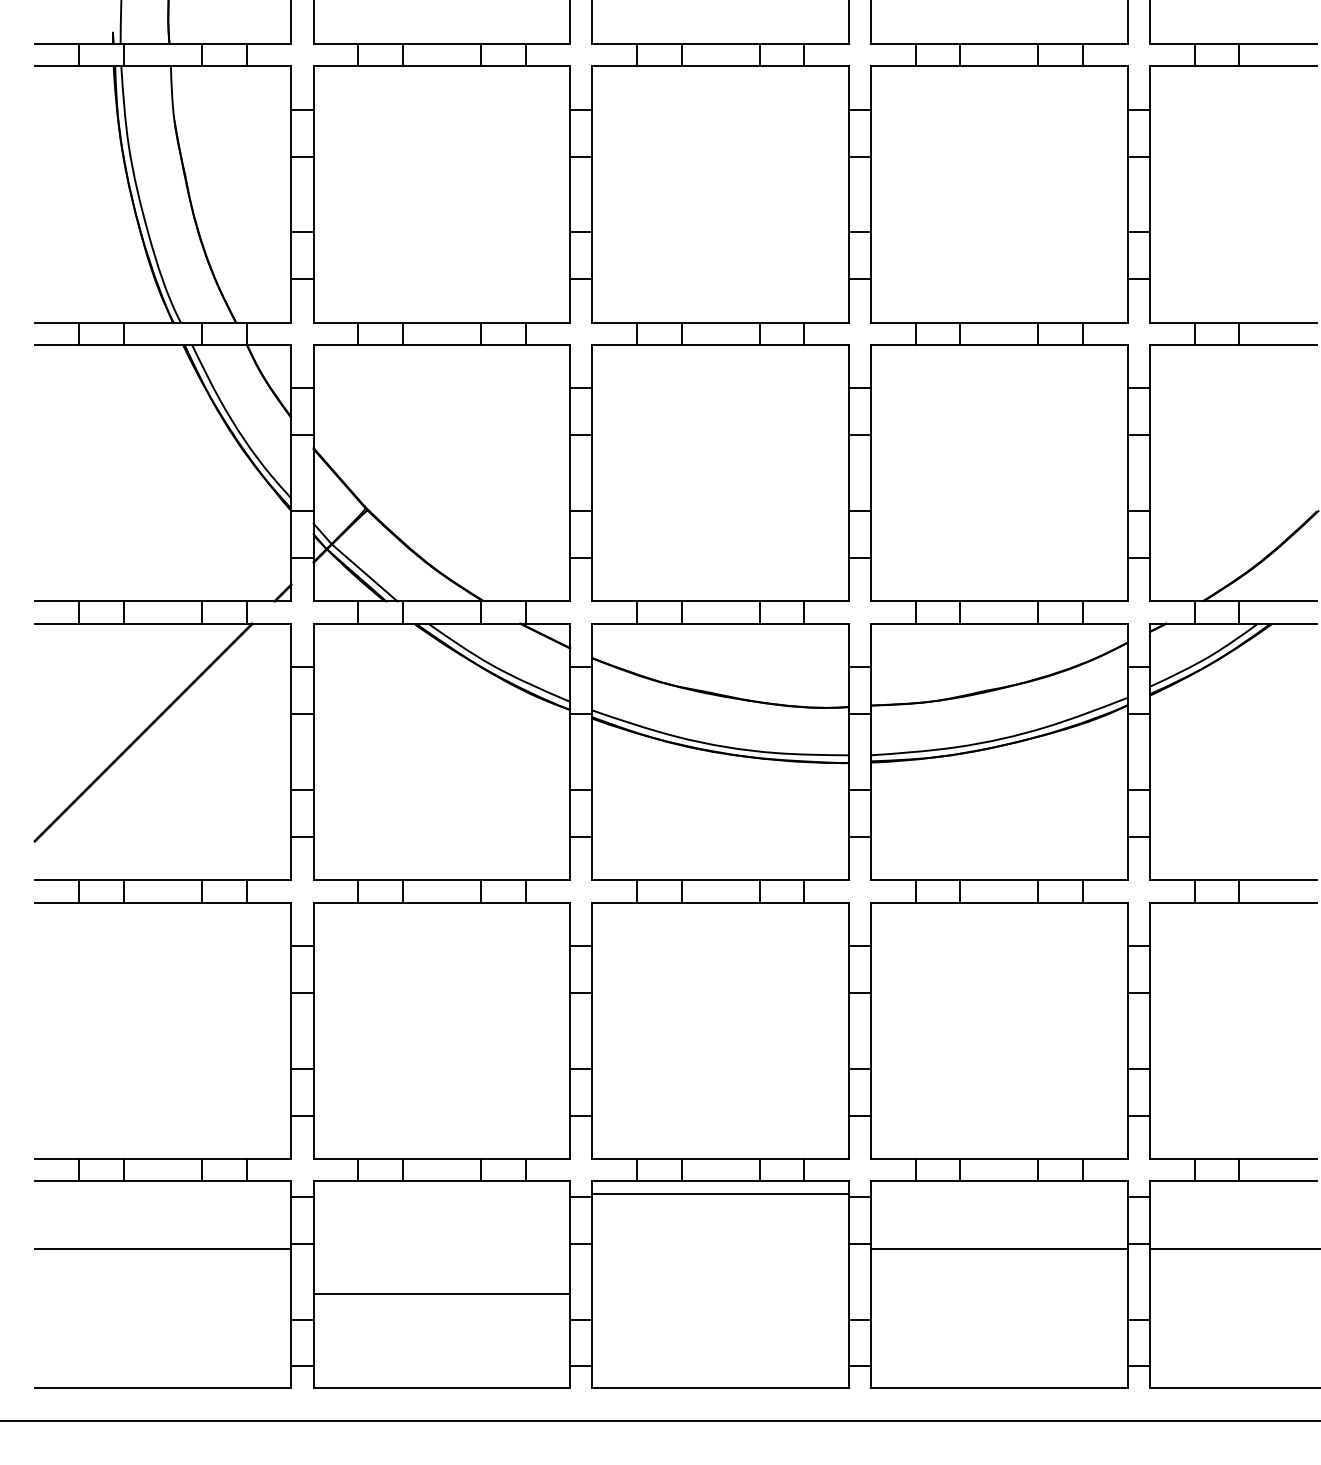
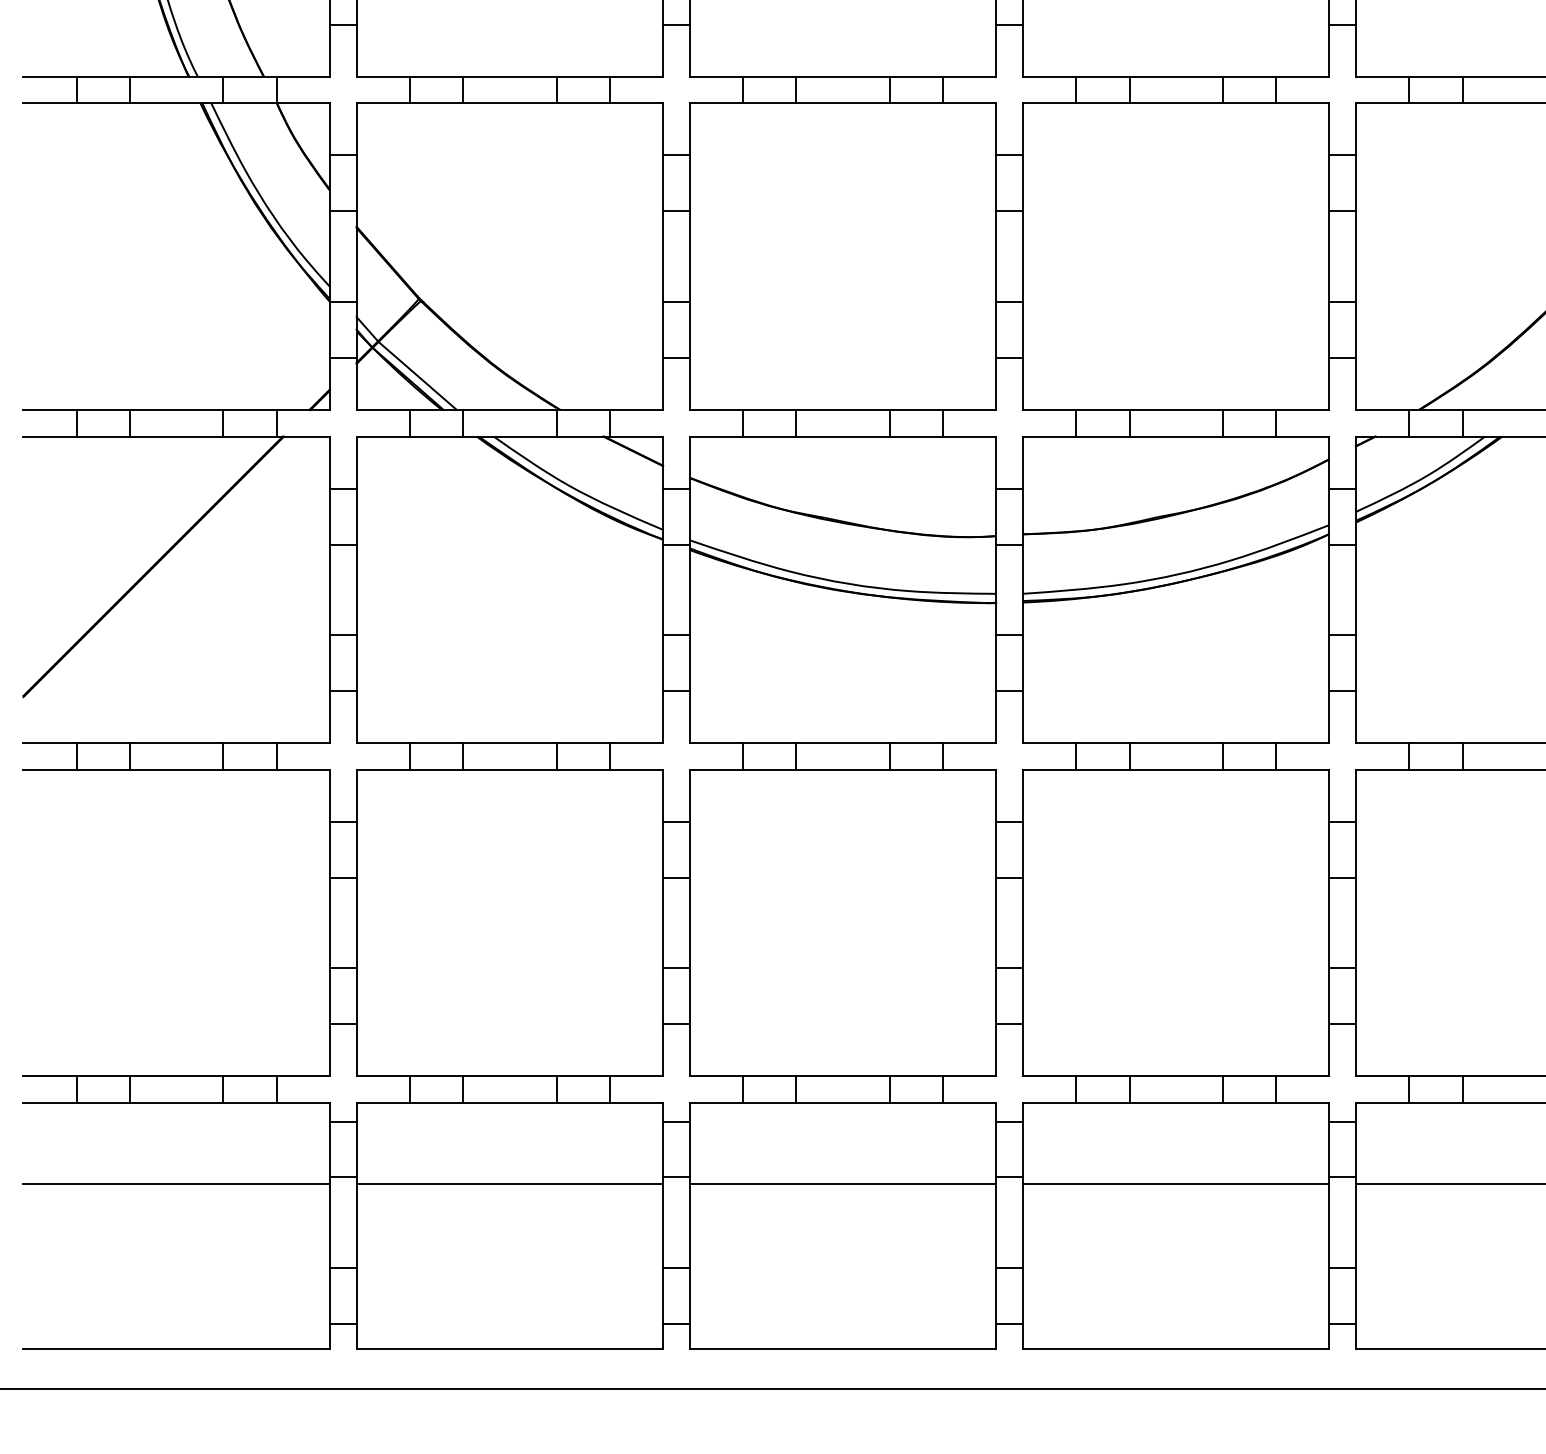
line: (720, 1194) -> (842, 1184), moved
line: (441, 1294) -> (509, 1184), moved

